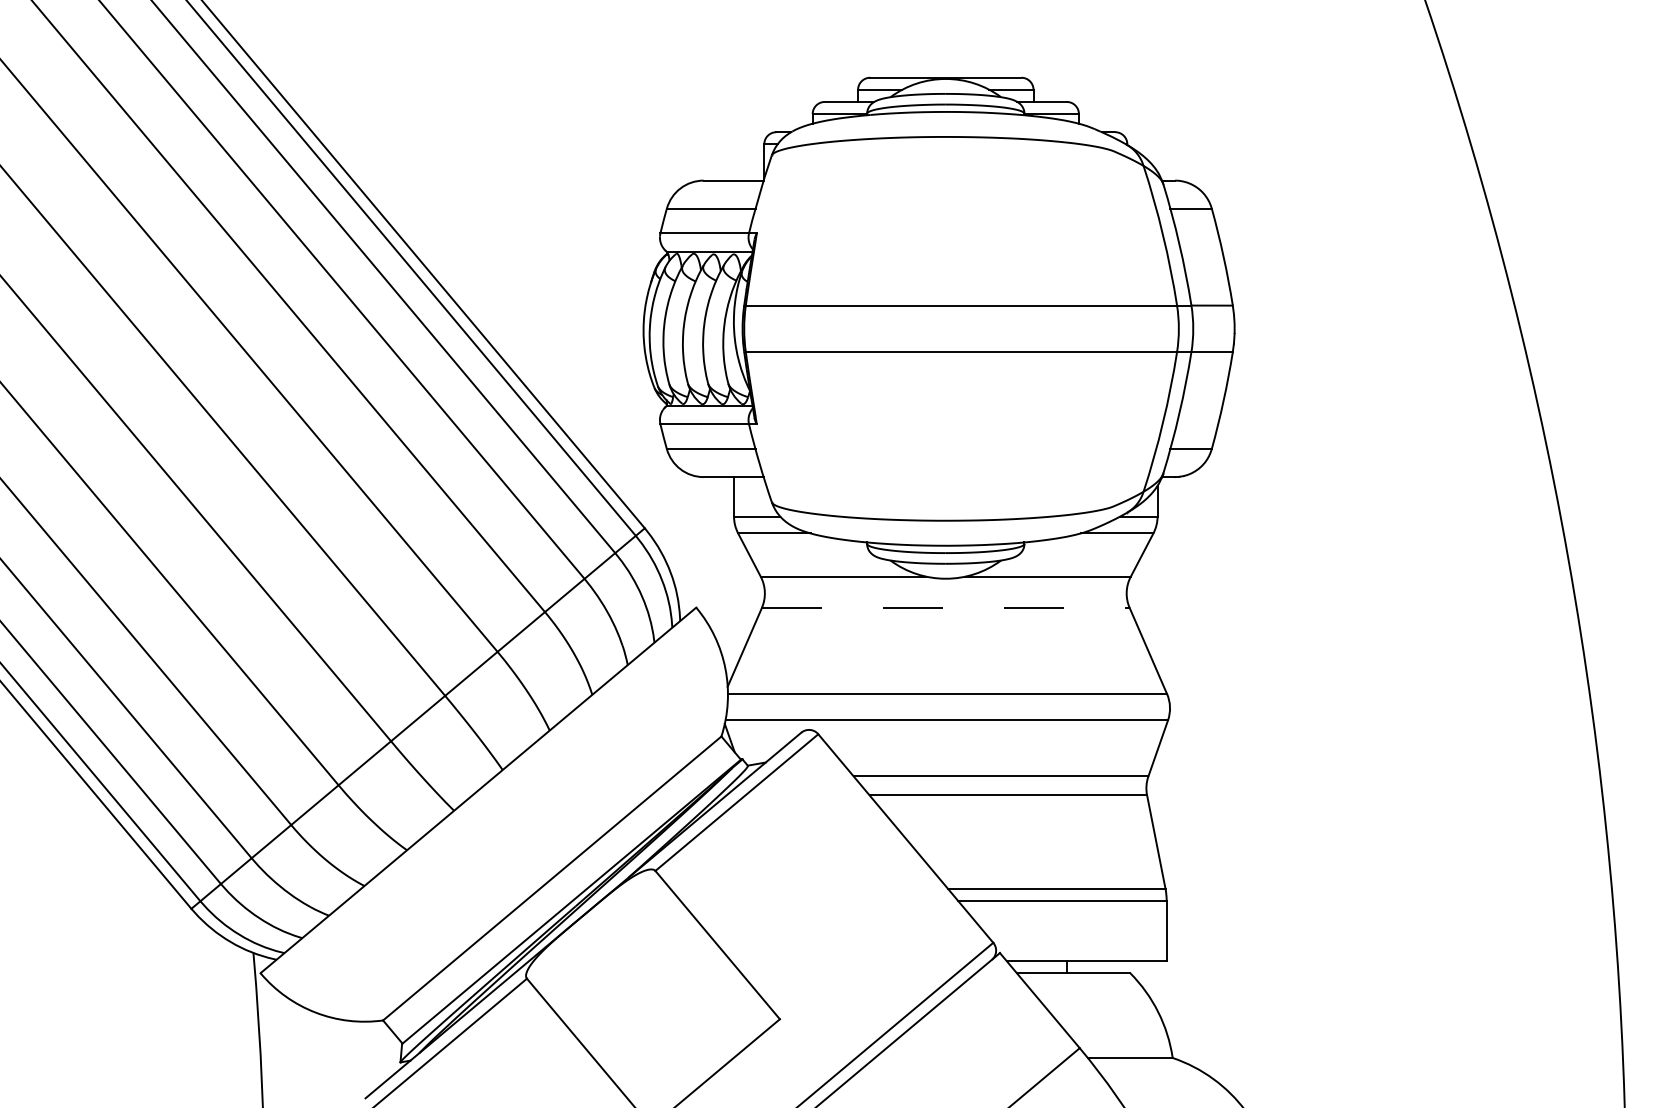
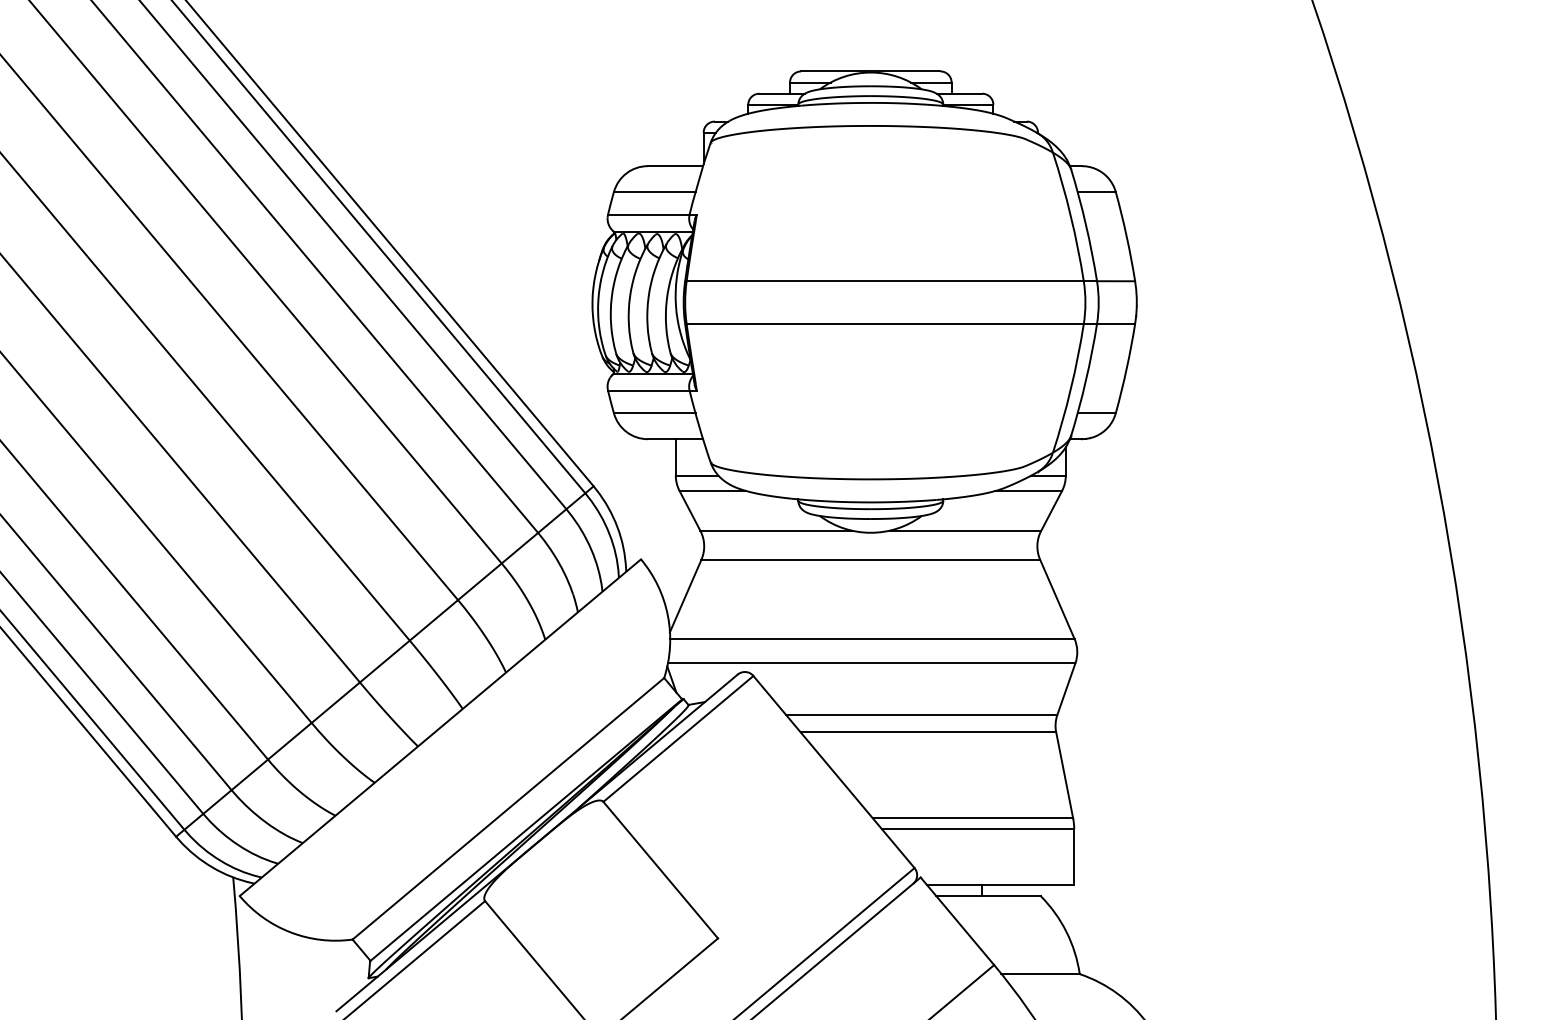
line: (946, 607) -> (871, 559), dashed -> solid

